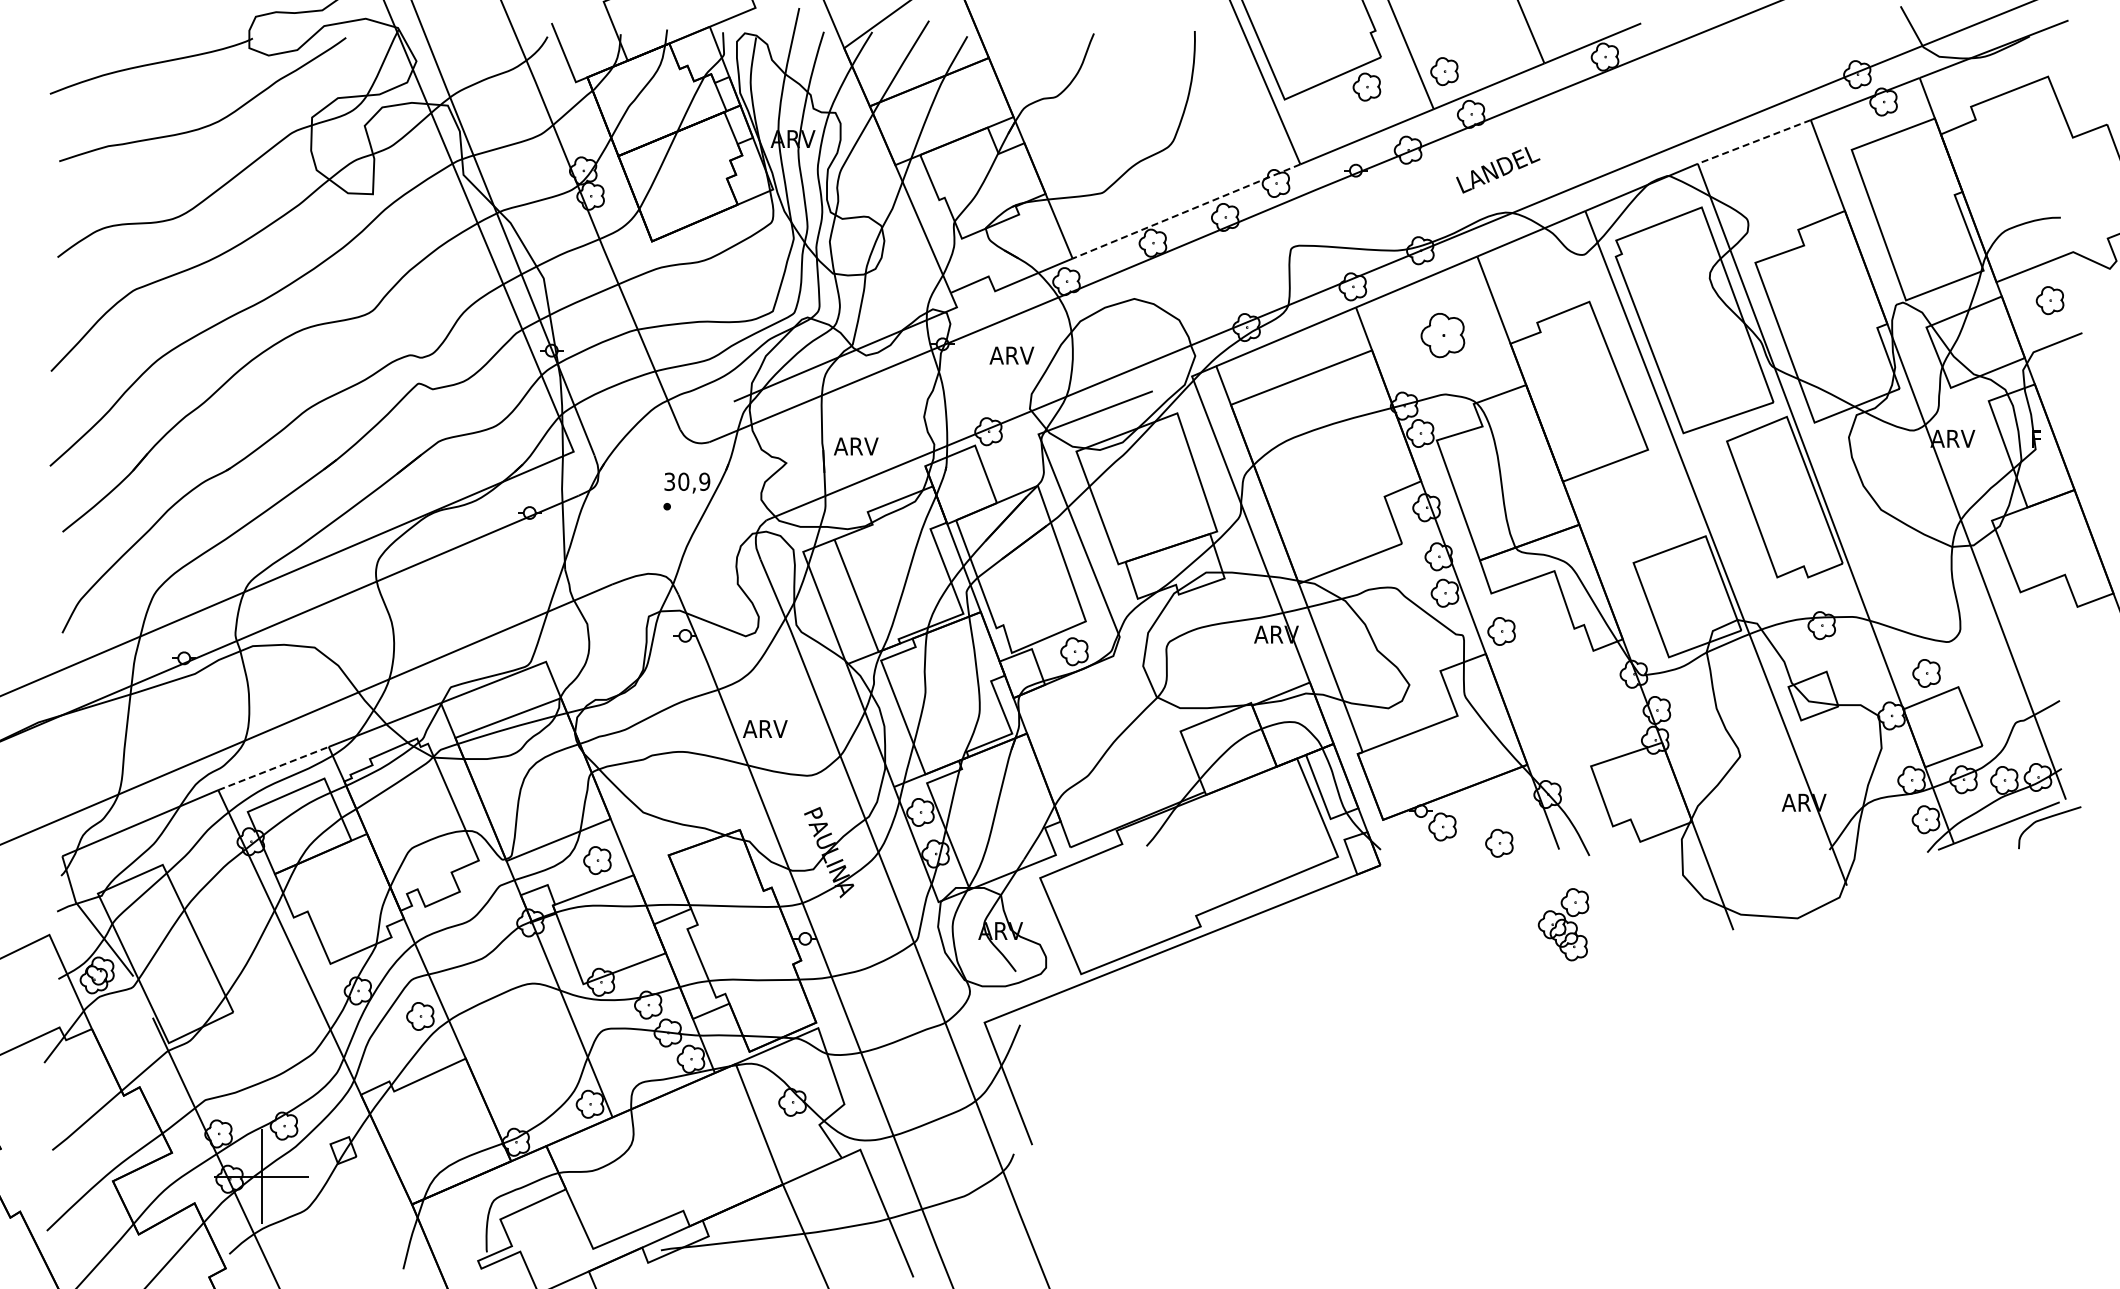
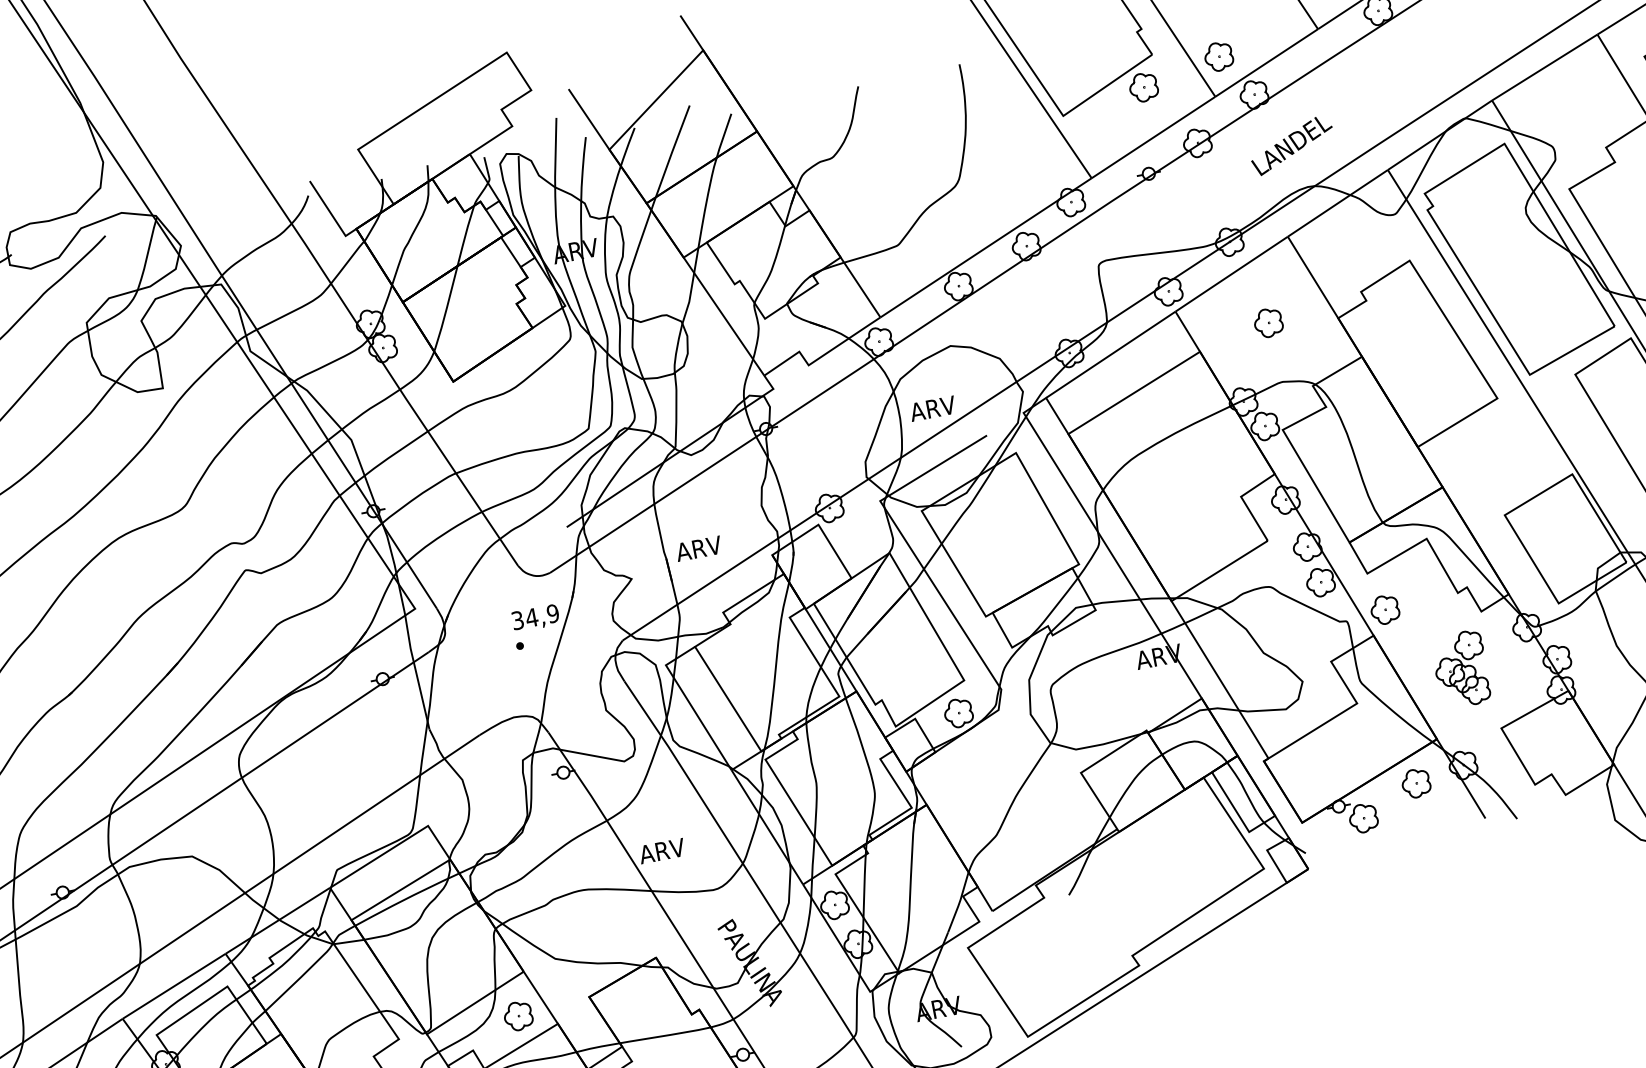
line: (1754, 141) -> (1544, 67), dashed -> solid
line: (1186, 211) -> (986, 247), dashed -> solid
part: (1442, 335) -> (1268, 323), size x0.62
text: (1011, 355) -> (932, 408), moved
text: (683, 481) -> (531, 617), 30,9 -> 34,9
line: (273, 768) -> (174, 986), dashed -> solid
part: (1499, 842) -> (1416, 782), moved
part: (1563, 924) -> (1461, 669), moved

